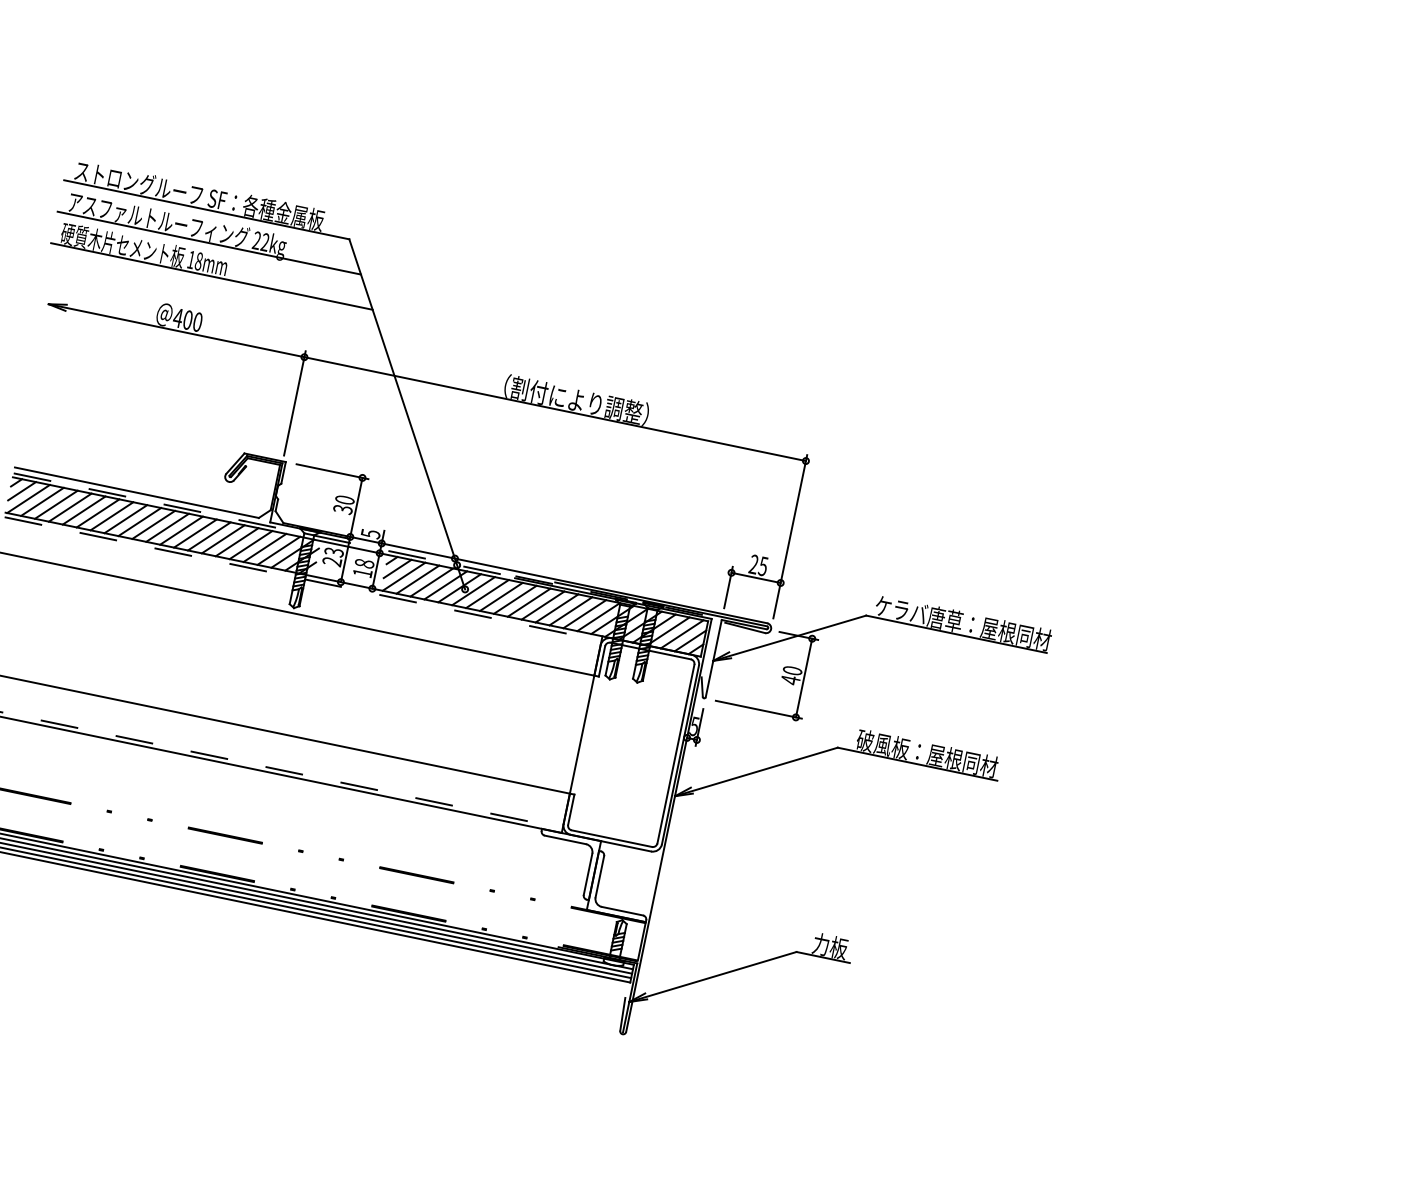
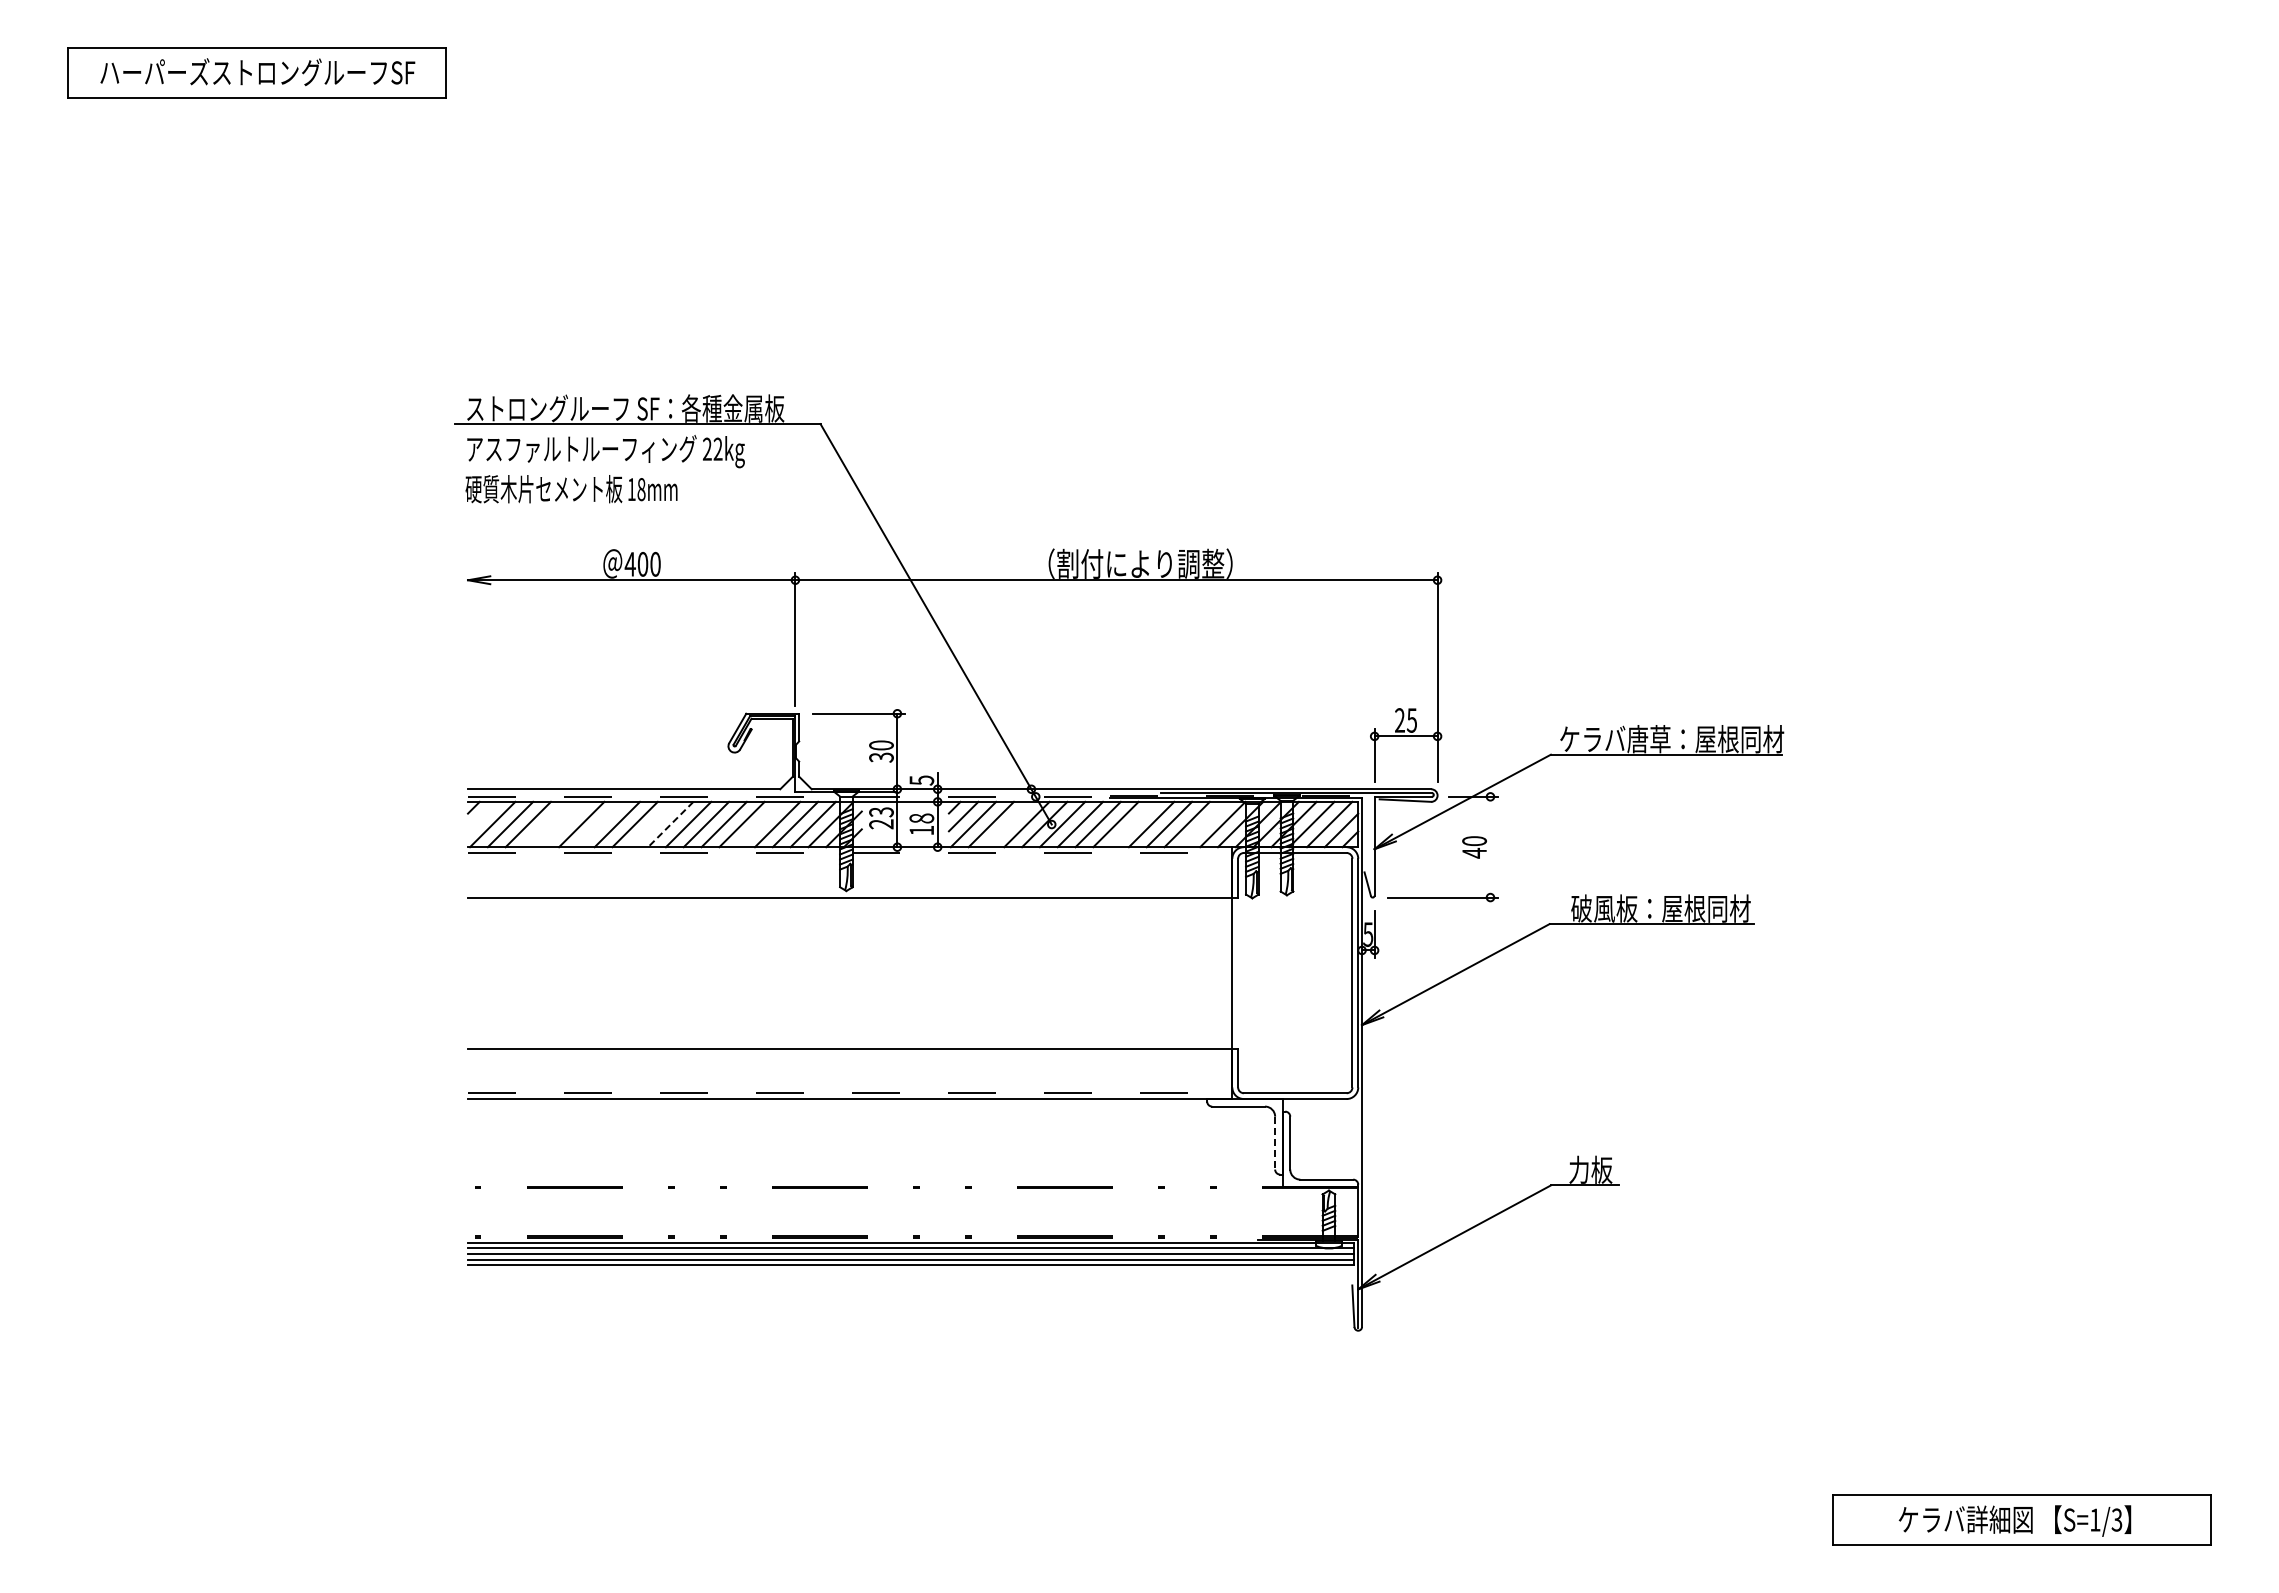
line: (209, 243) -> (649, 464), removed
line: (212, 276) -> (661, 504), removed
line: (21, 491) -> (482, 816), removed
line: (69, 507) -> (545, 824), removed
line: (83, 510) -> (563, 824), removed
line: (111, 516) -> (599, 824), removed
line: (153, 524) -> (652, 824), removed
line: (167, 527) -> (670, 824), solid -> dashed
line: (236, 542) -> (759, 824), removed
line: (431, 582) -> (1008, 824), removed
line: (528, 602) -> (1133, 824), removed
line: (584, 614) -> (1204, 824), removed
line: (804, 677) -> (1490, 846), removed
line: (588, 874) -> (1275, 1143), solid -> dashed

